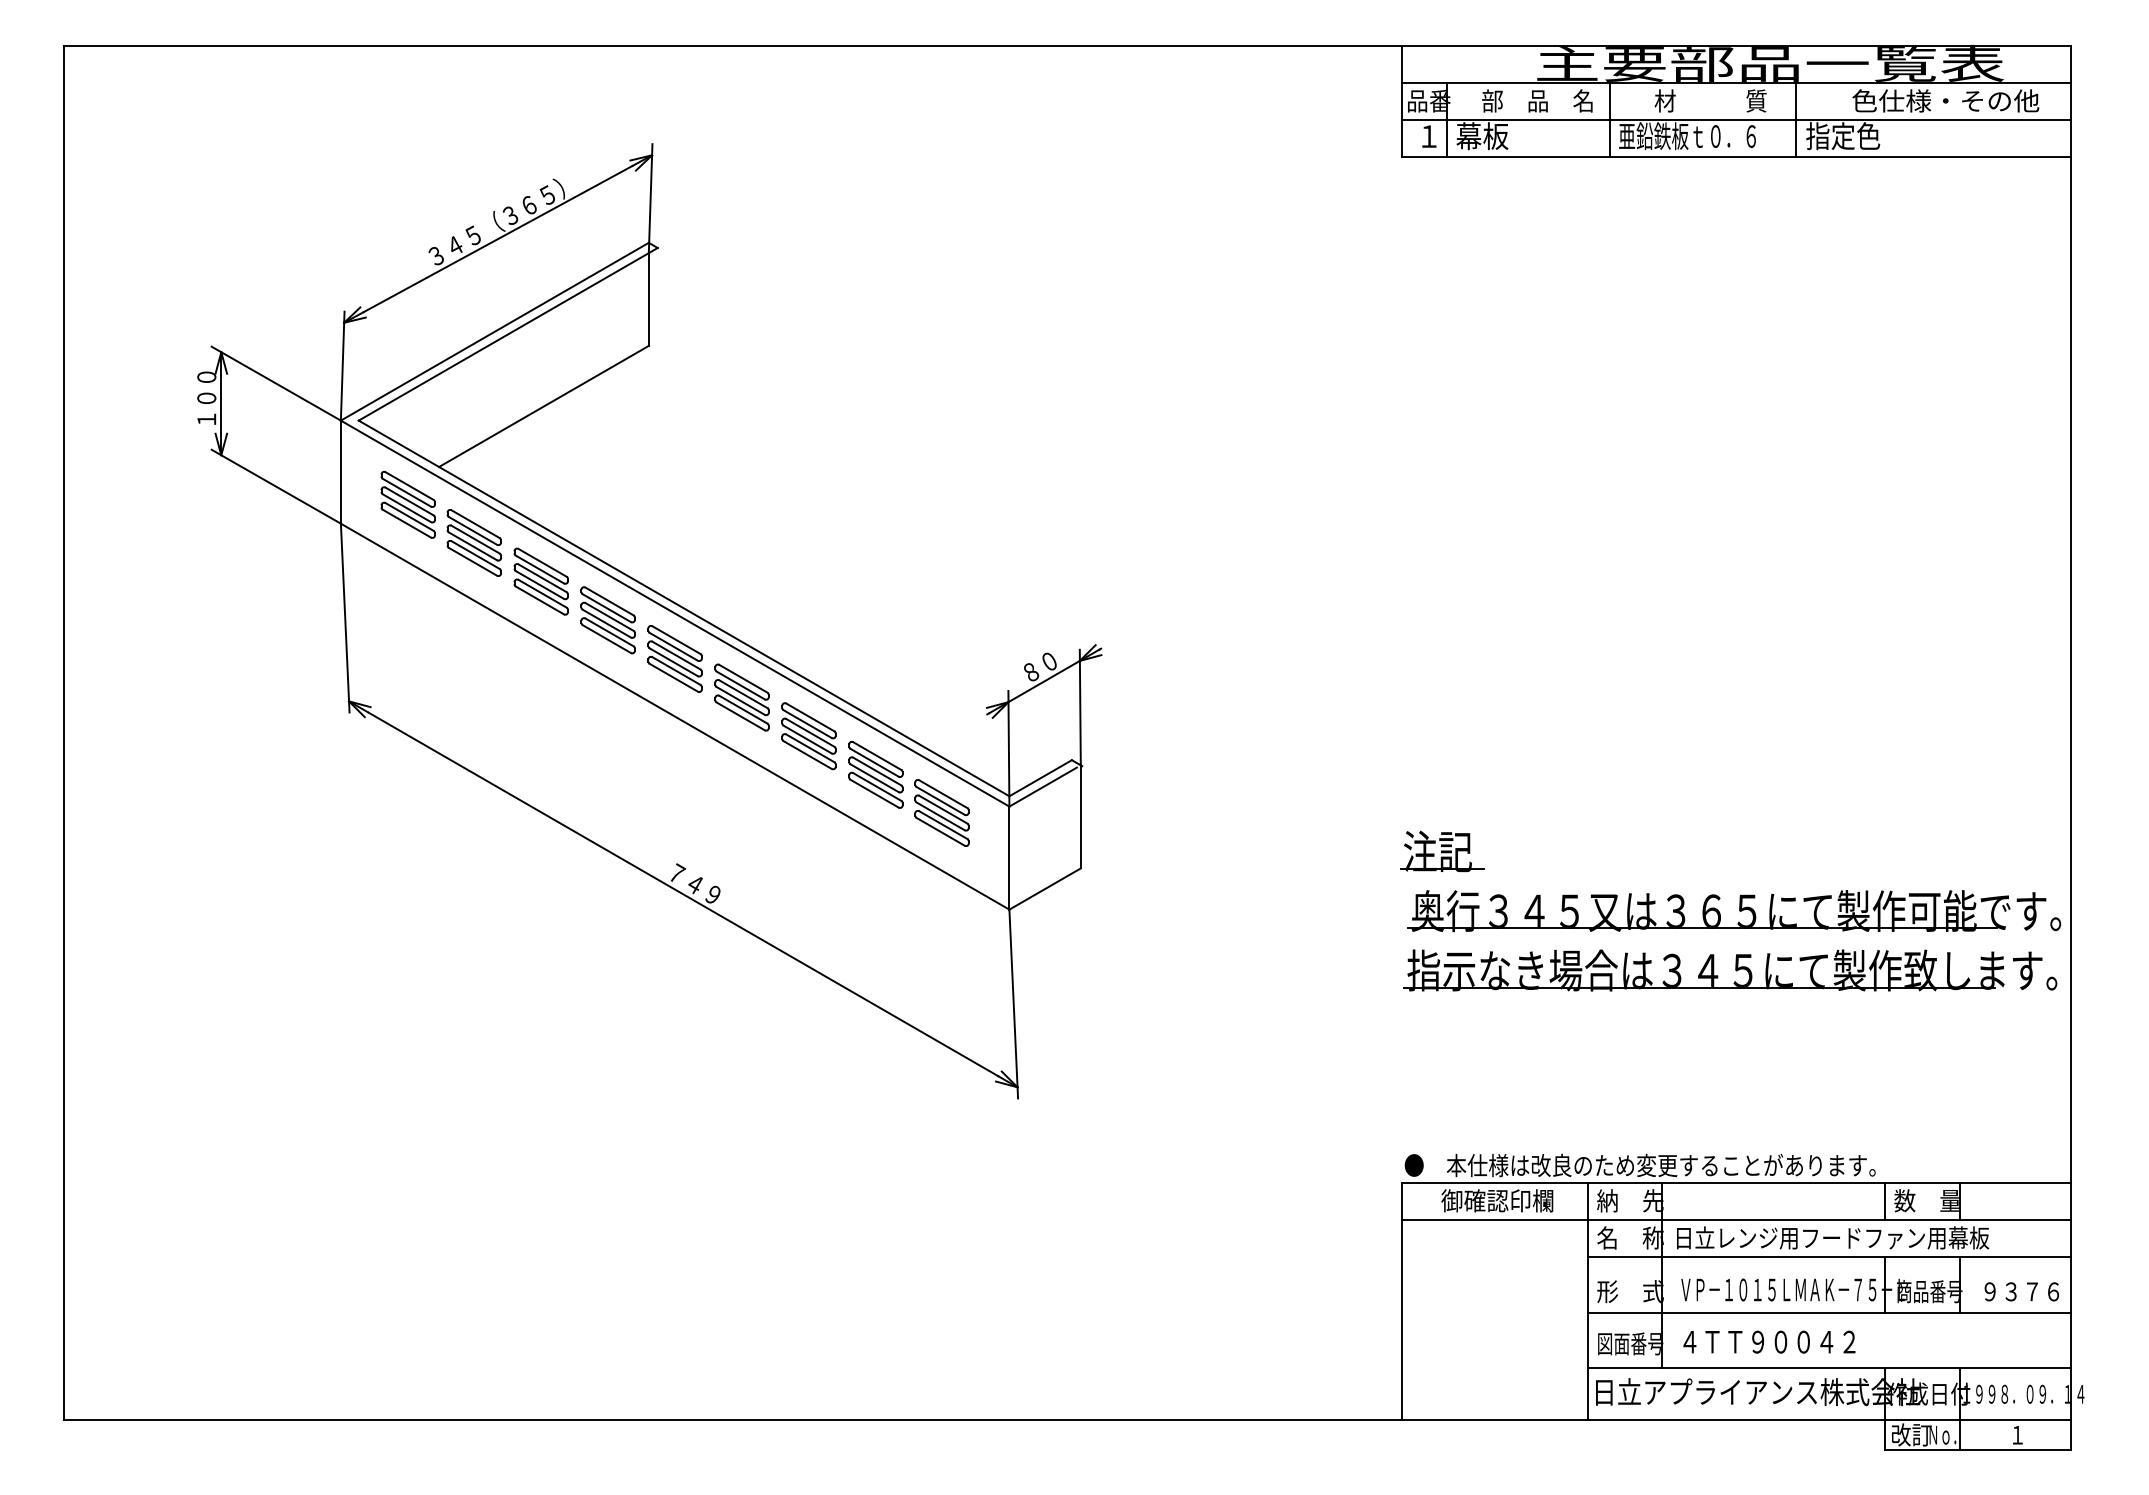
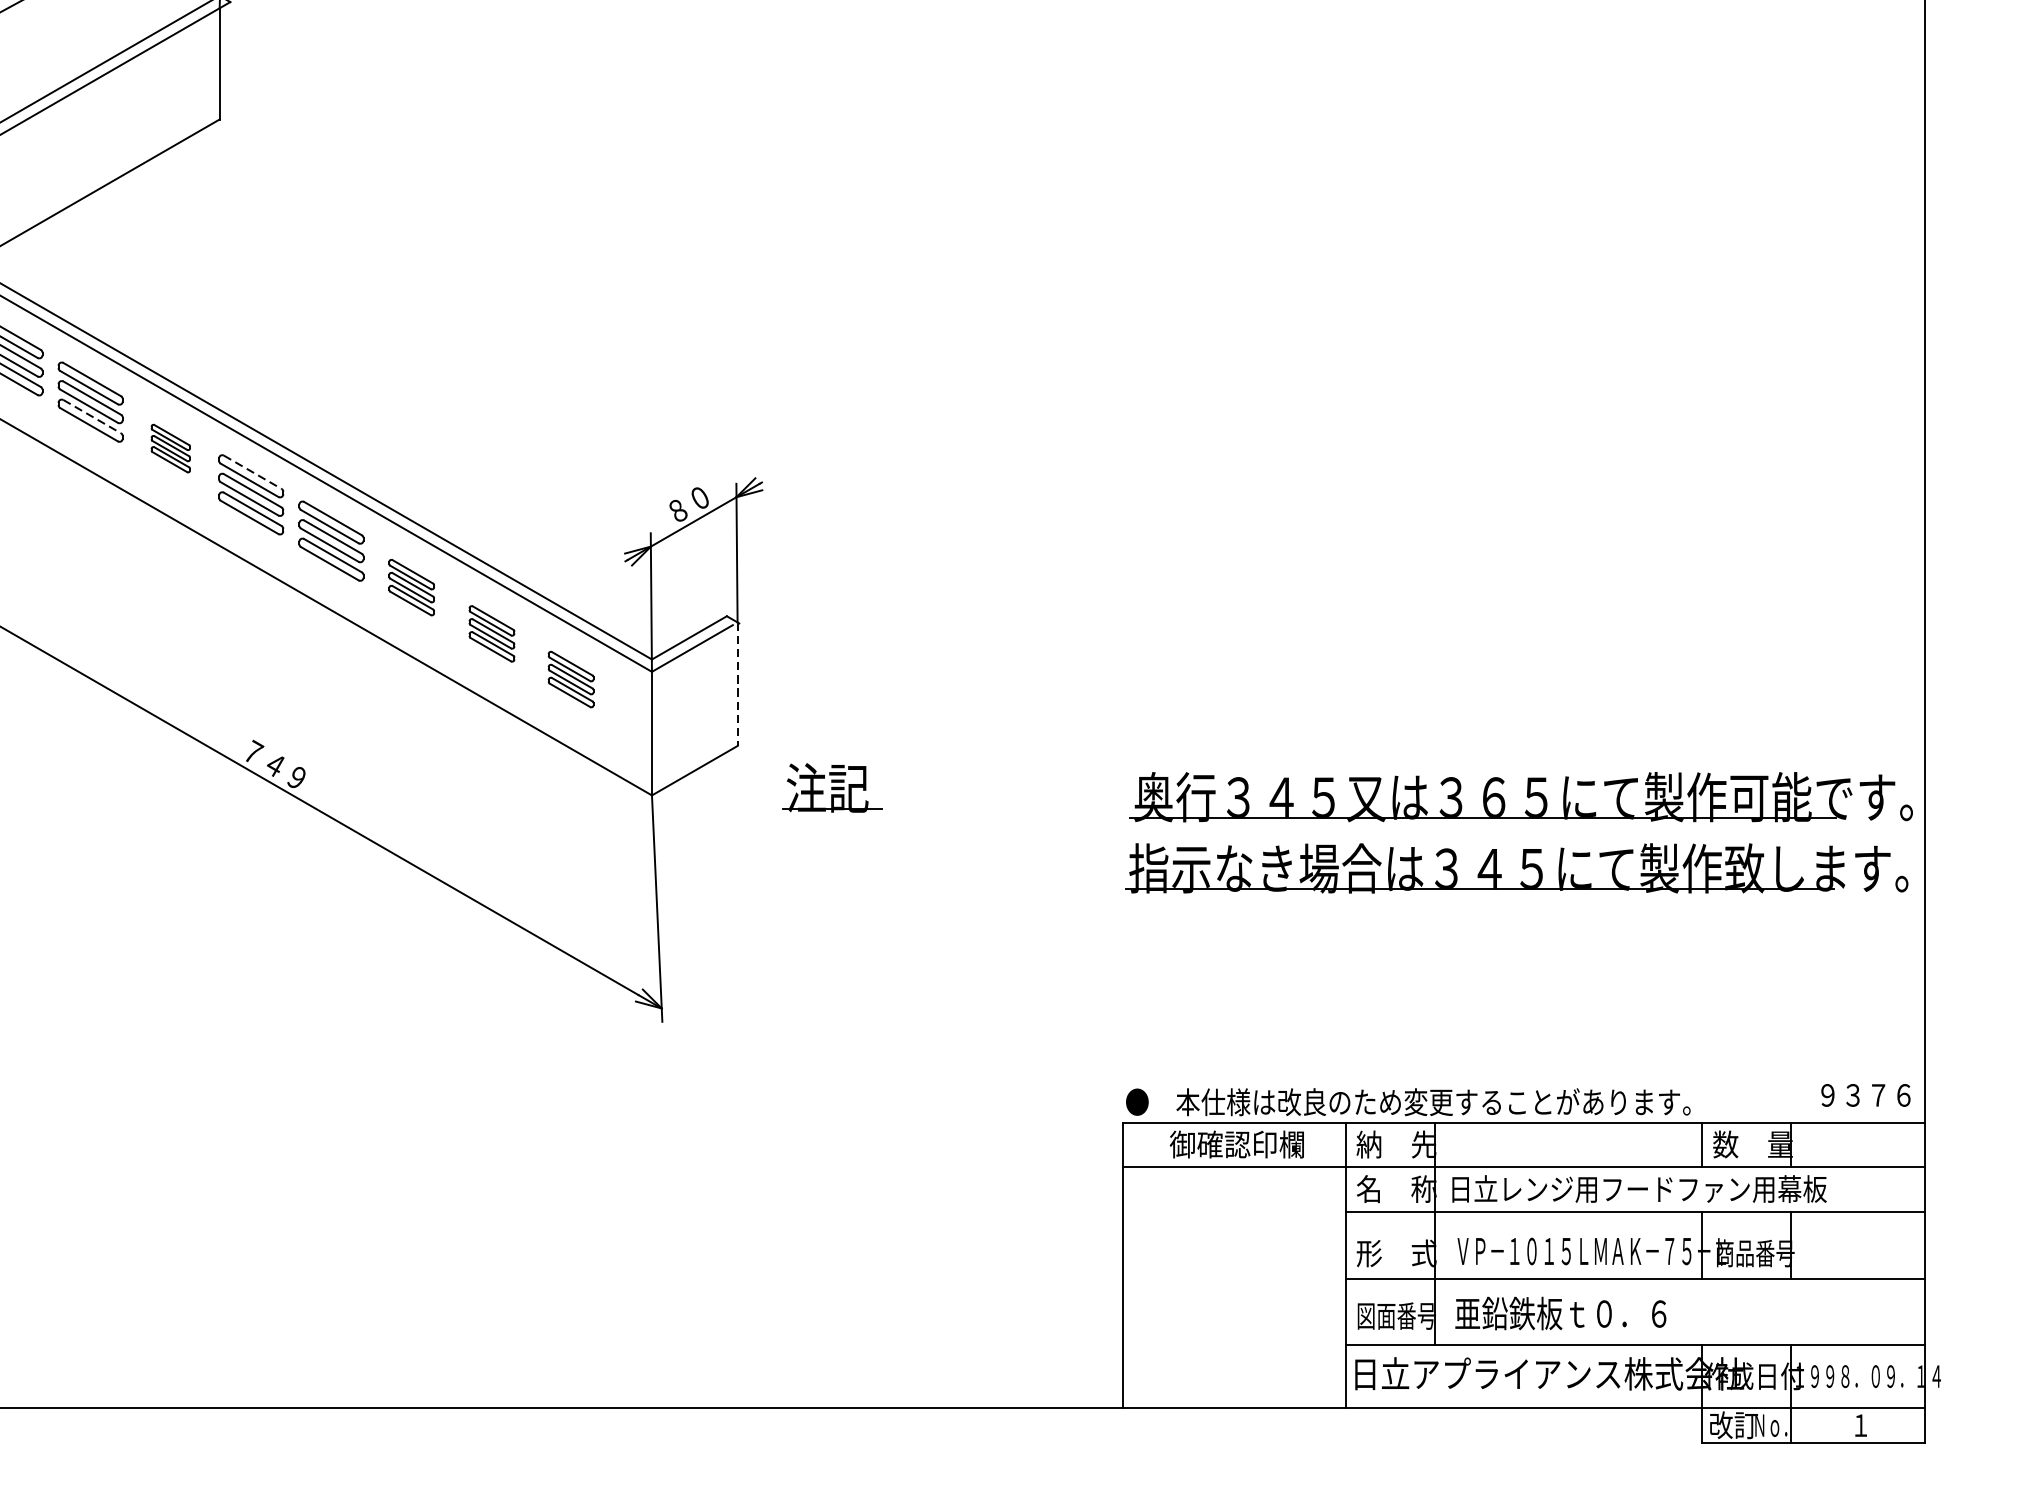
line: (542, 593) -> (92, 416), solid -> dashed
part: (607, 620) -> (170, 448), size x0.6
line: (676, 640) -> (252, 472), solid -> dashed
part: (808, 736) -> (411, 587), size x0.7
part: (875, 774) -> (491, 633), size x0.7
part: (941, 812) -> (570, 678), size x0.7
line: (1080, 816) -> (737, 683), solid -> dashed
part: (1442, 851) -> (833, 788), moved
text: (2021, 1291) -> (1865, 1095), moved
text: (1767, 1341) -> (1560, 1313), ４ＴＴ９００４２ -> 亜鉛鉄板ｔ０．６

